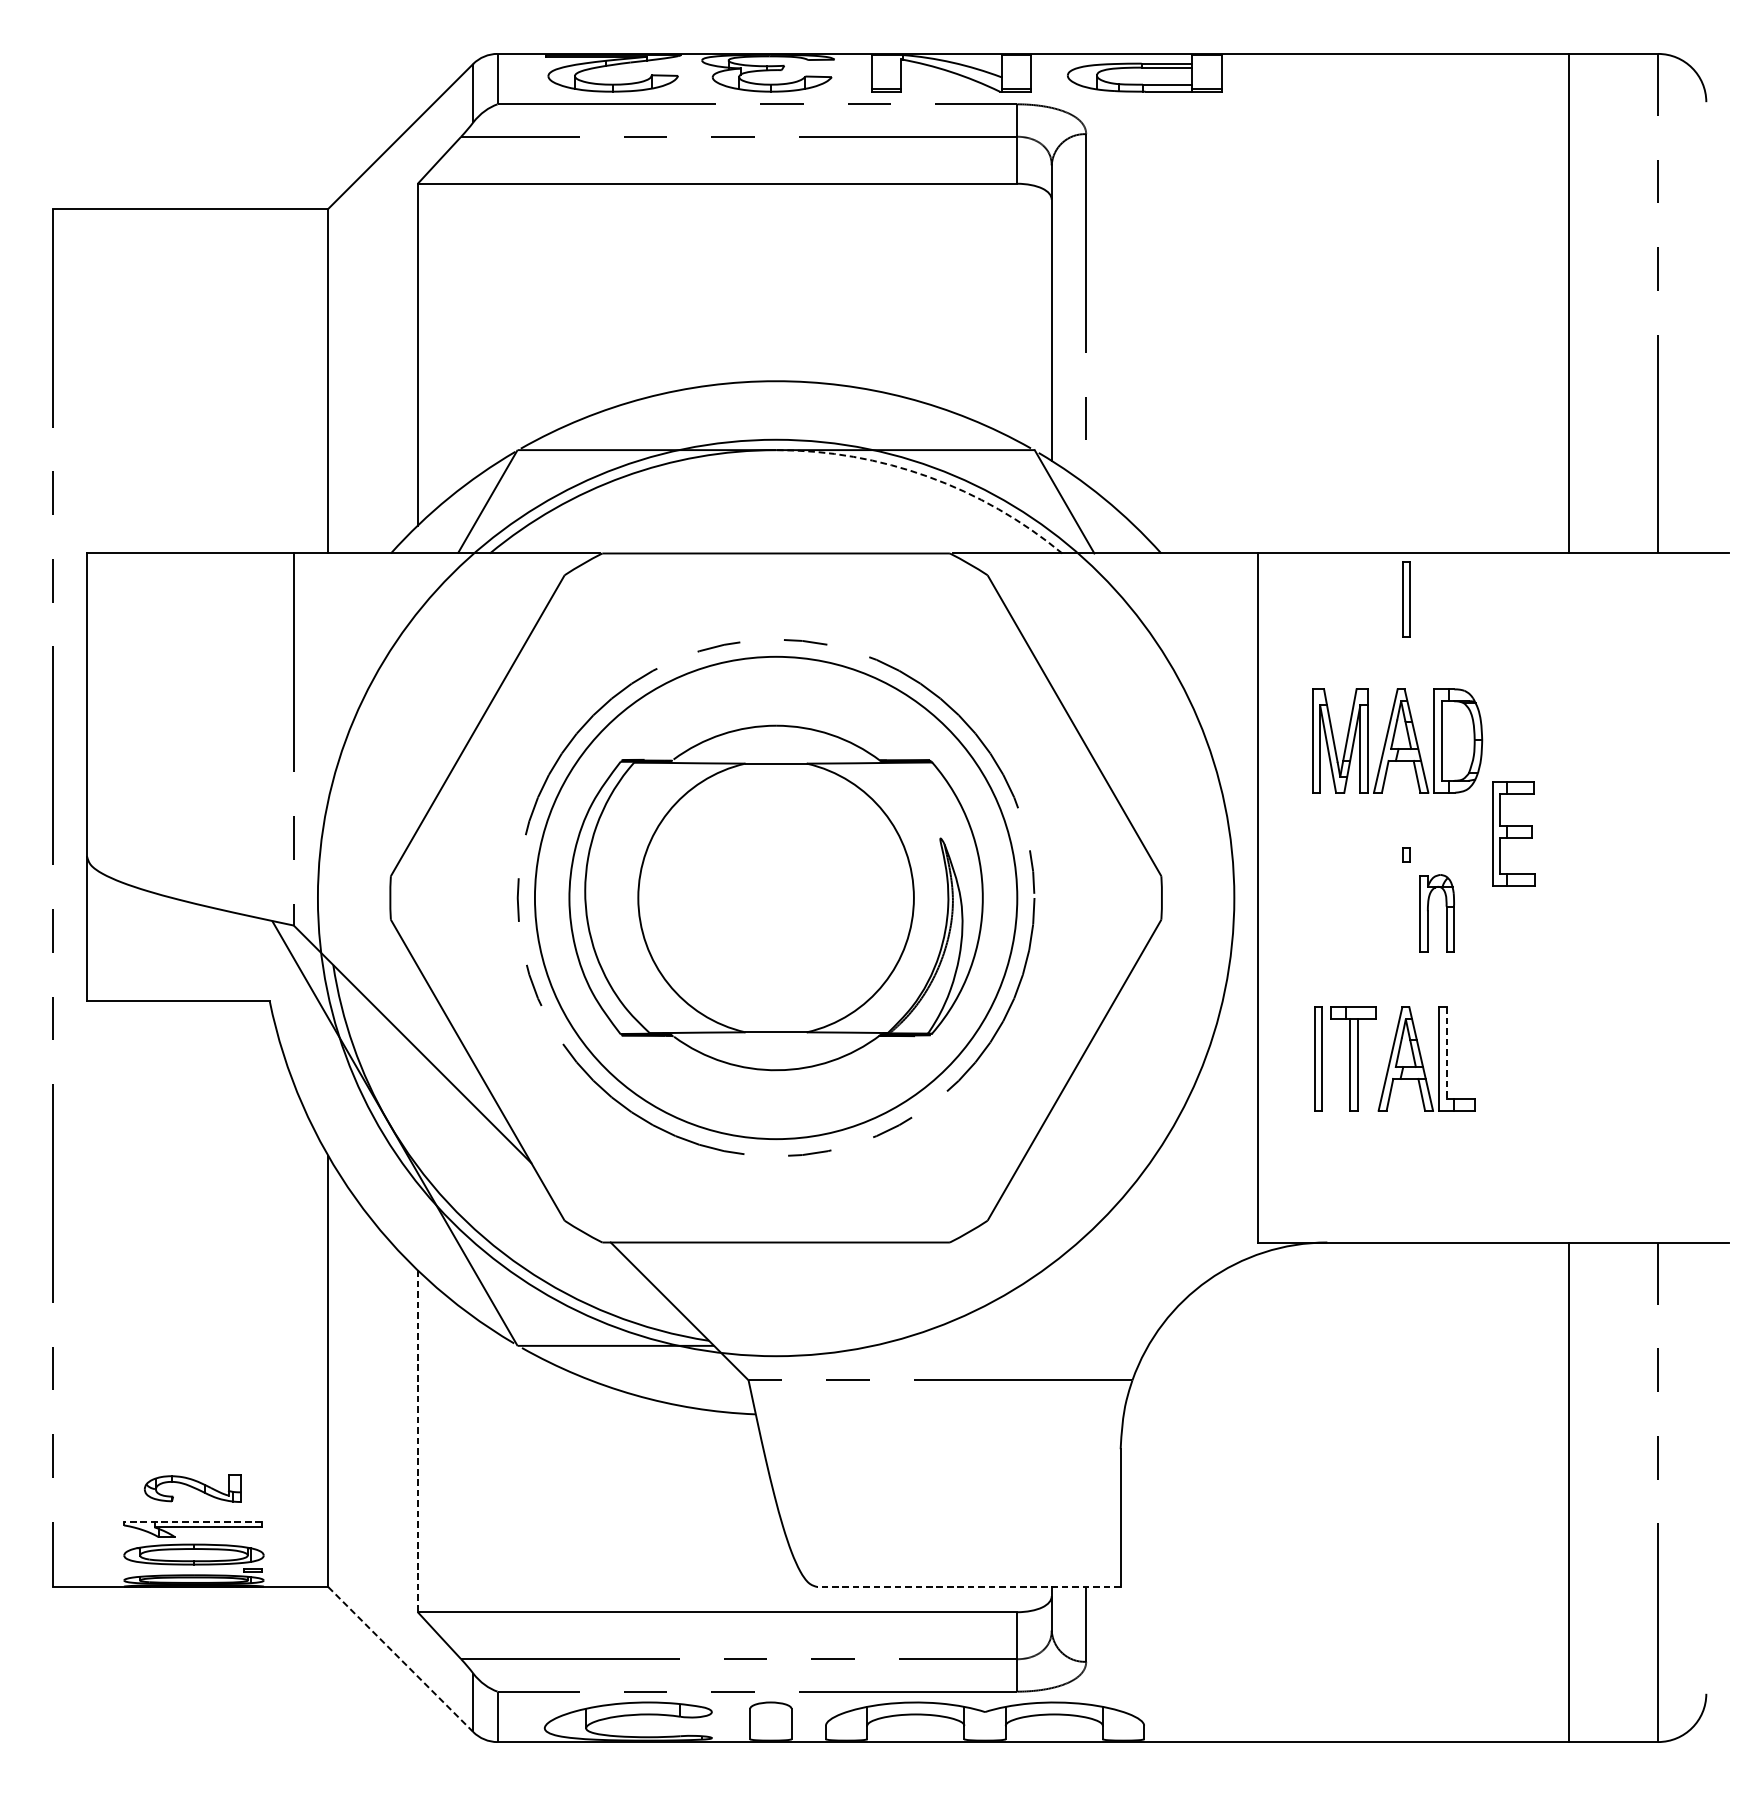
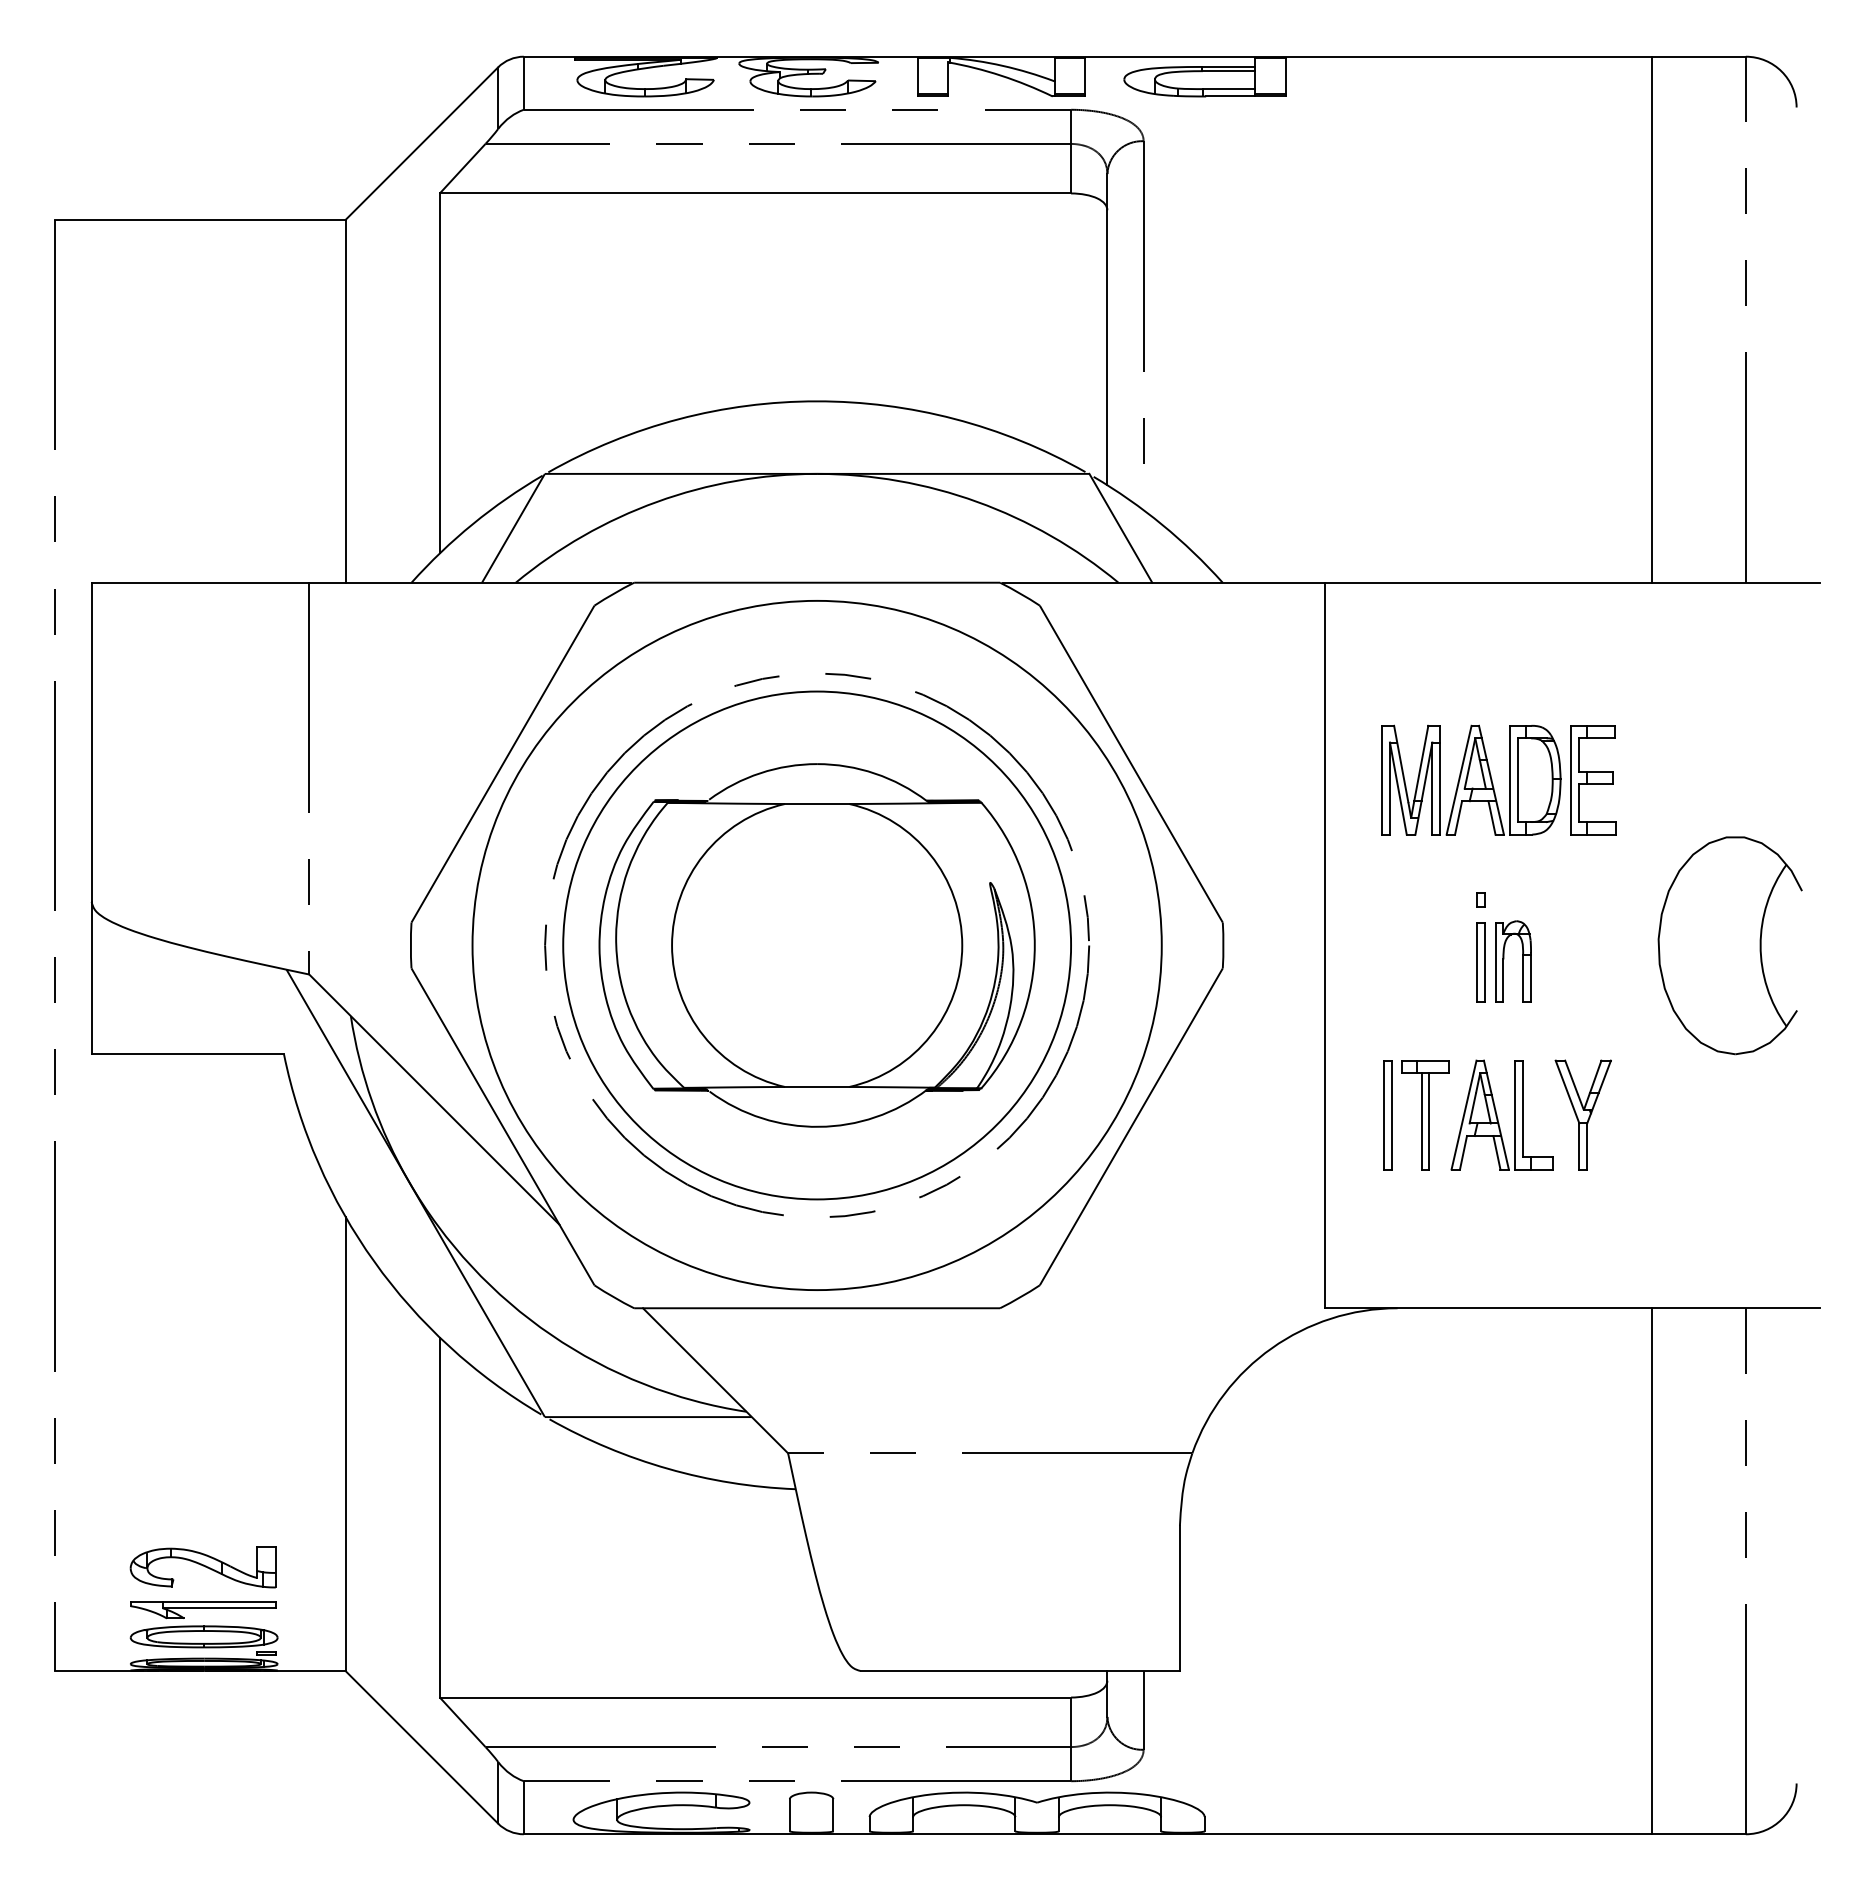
arc: (928, 476) -> (977, 501), dashed -> solid
part: (1406, 599) -> (1480, 962), moved
part: (1513, 834) -> (1593, 780), moved
circle: (775, 898) -> (816, 945), size x0.71
part: (1642, 898) -> (1729, 945), added
line: (1446, 1053) -> (1523, 1109), dashed -> solid
part: (1502, 1058) -> (1582, 1114), added
line: (417, 1441) -> (439, 1517), dashed -> solid
part: (192, 1488) -> (202, 1567), size x1.43
line: (193, 1521) -> (203, 1602), dashed -> solid
line: (969, 1587) -> (1020, 1671), dashed -> solid
line: (400, 1659) -> (421, 1747), dashed -> solid

